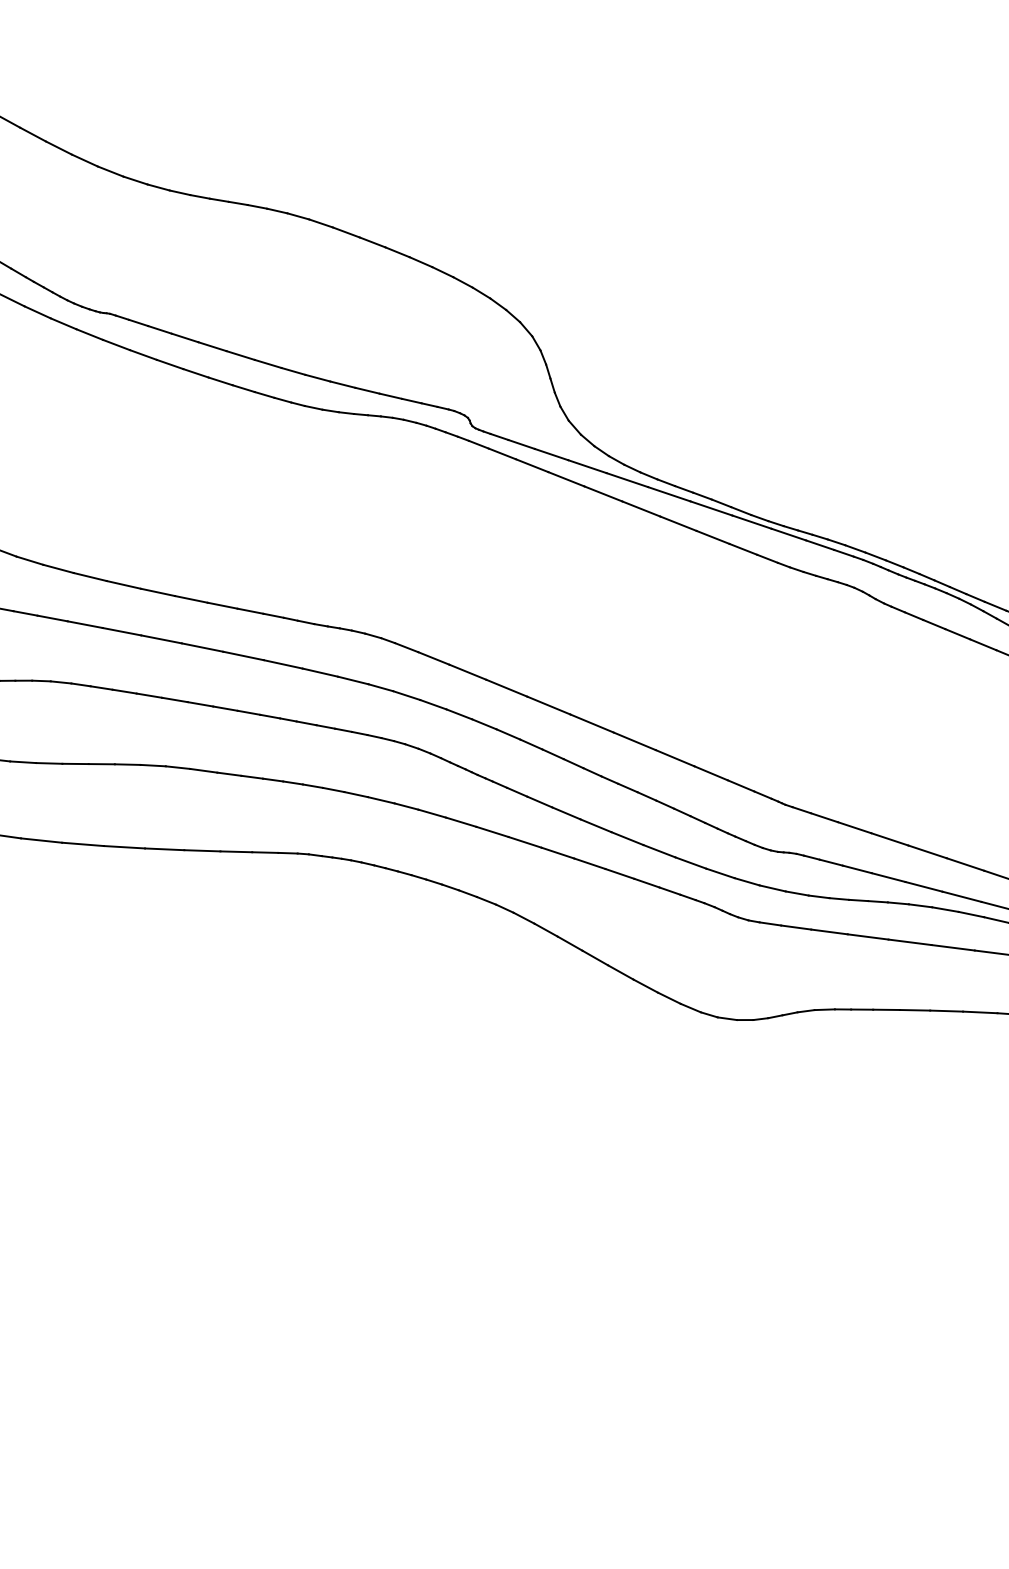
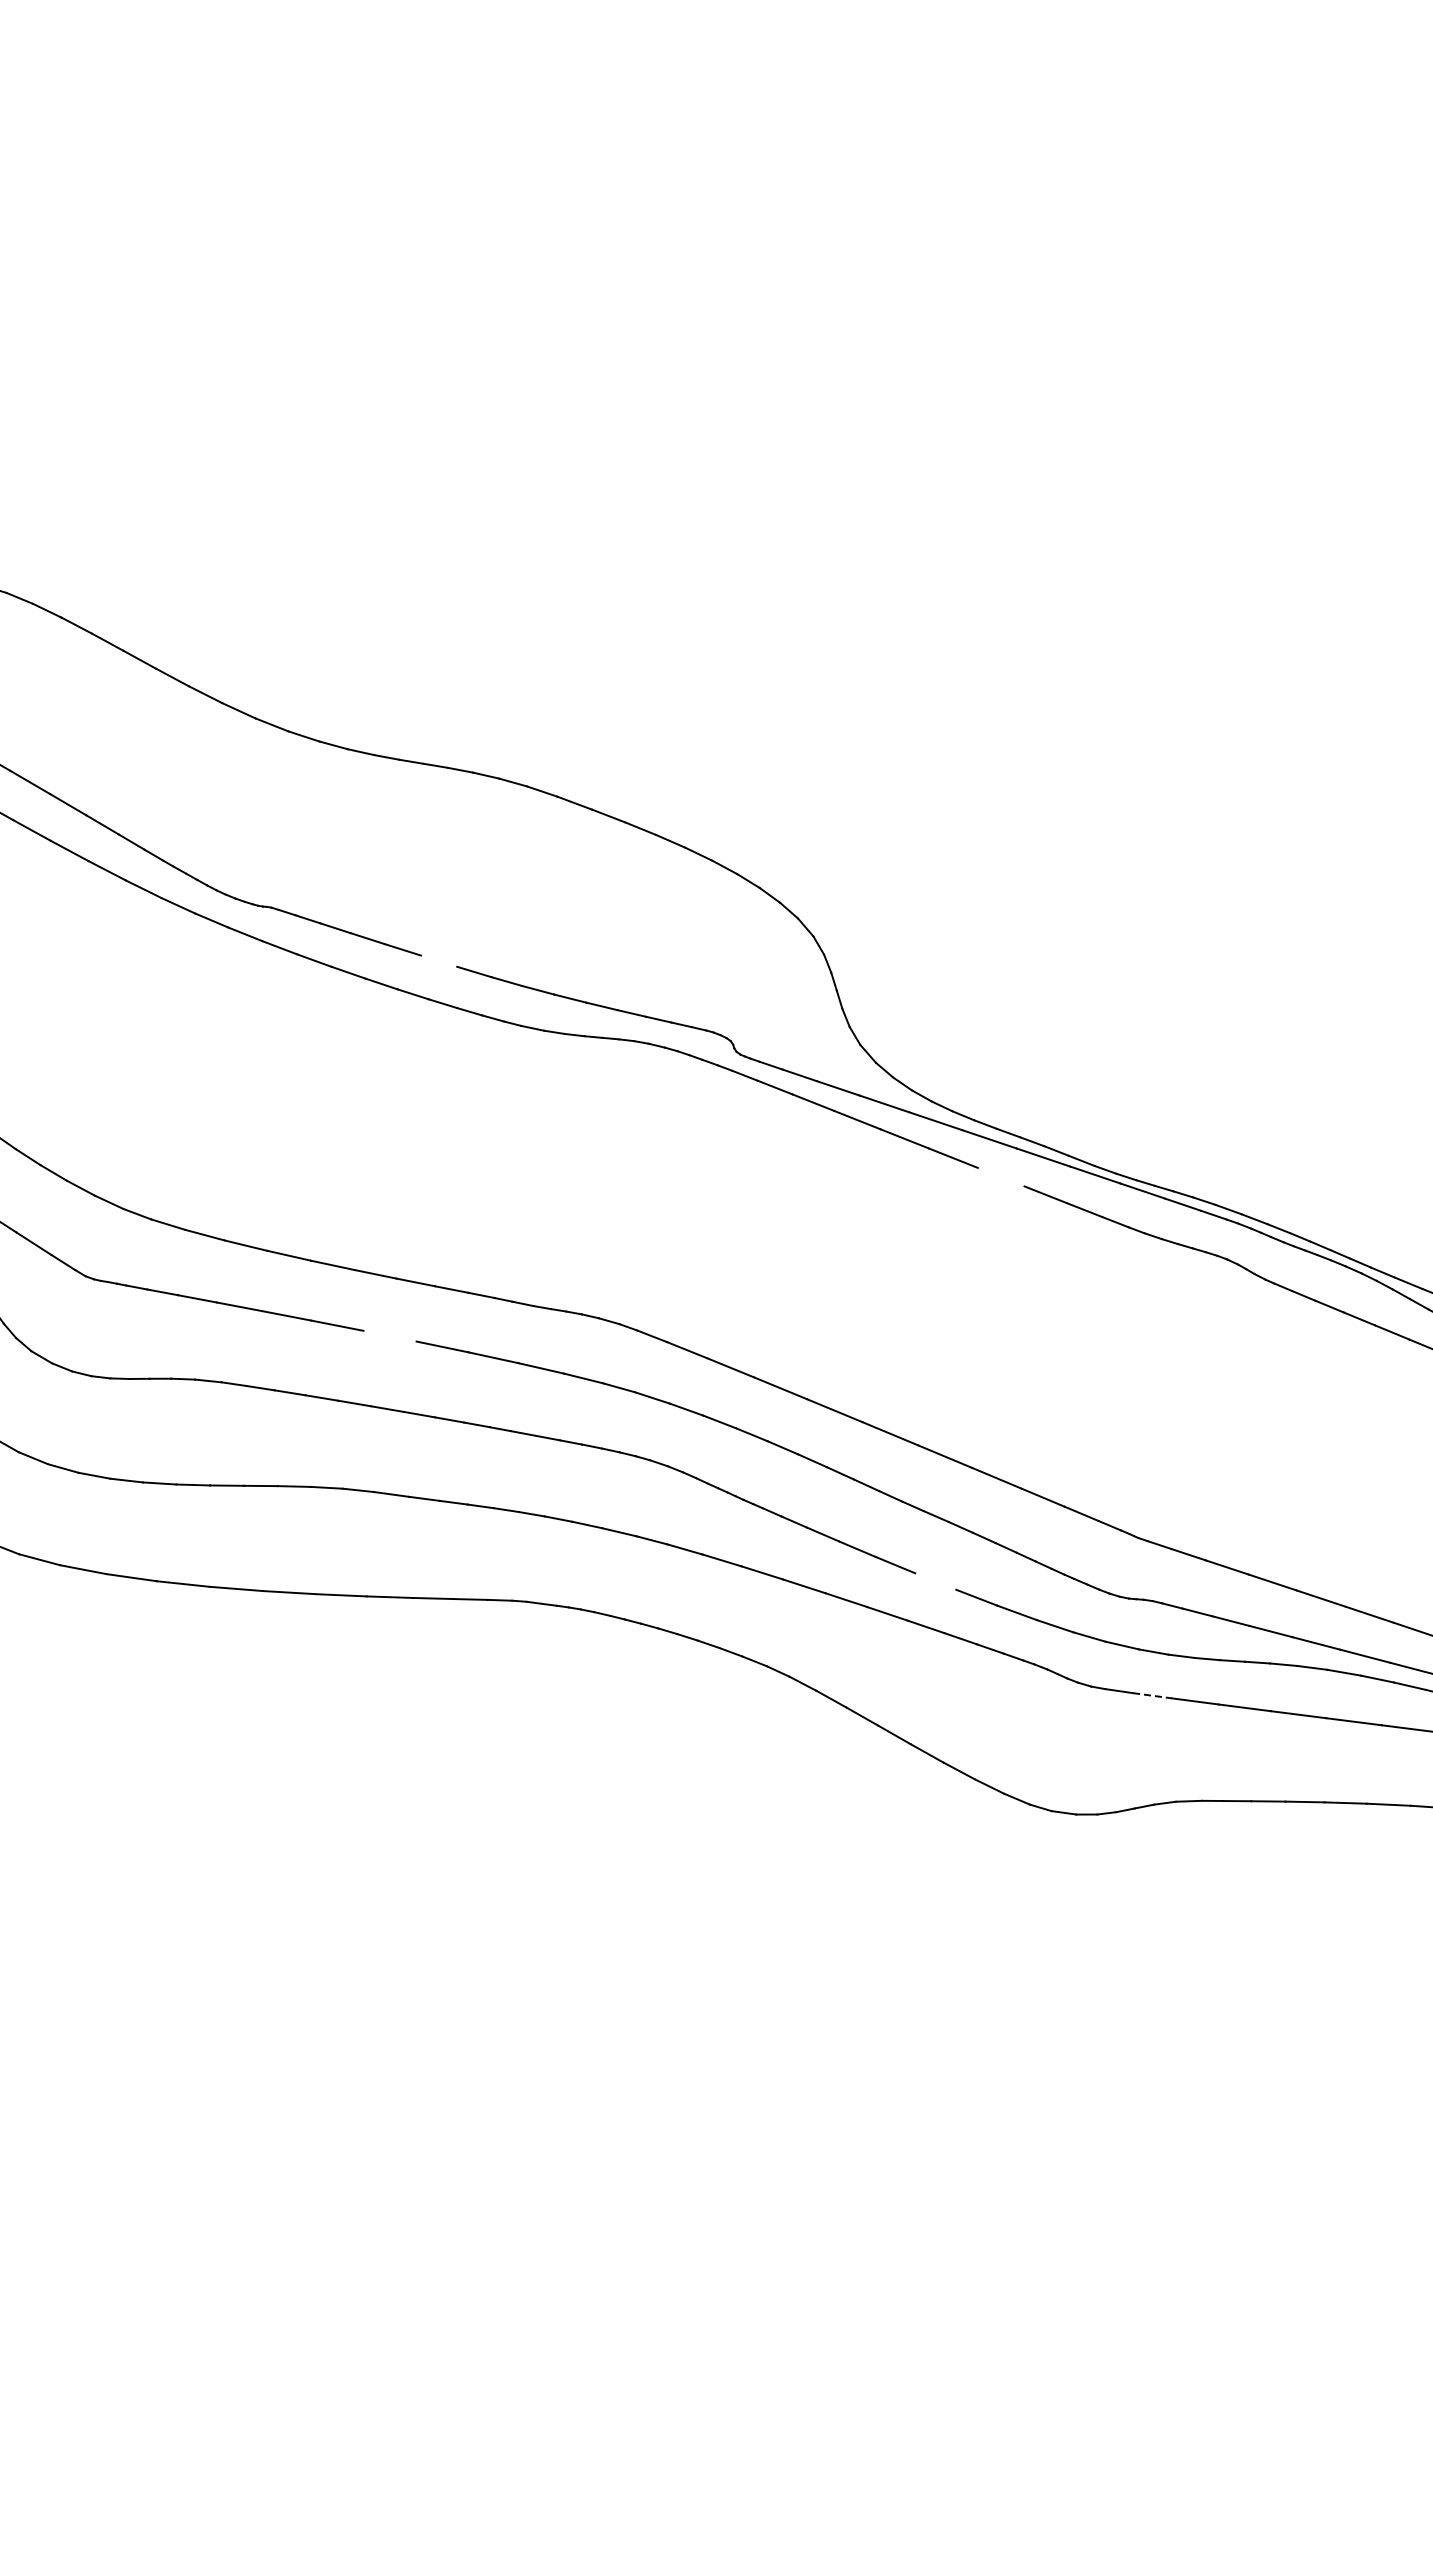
line: (240, 355) -> (438, 960), removed
line: (677, 523) -> (1000, 1176), removed
line: (202, 647) -> (389, 1335), removed
line: (627, 838) -> (935, 1581), removed
line: (796, 927) -> (1152, 1695), solid -> dashed

